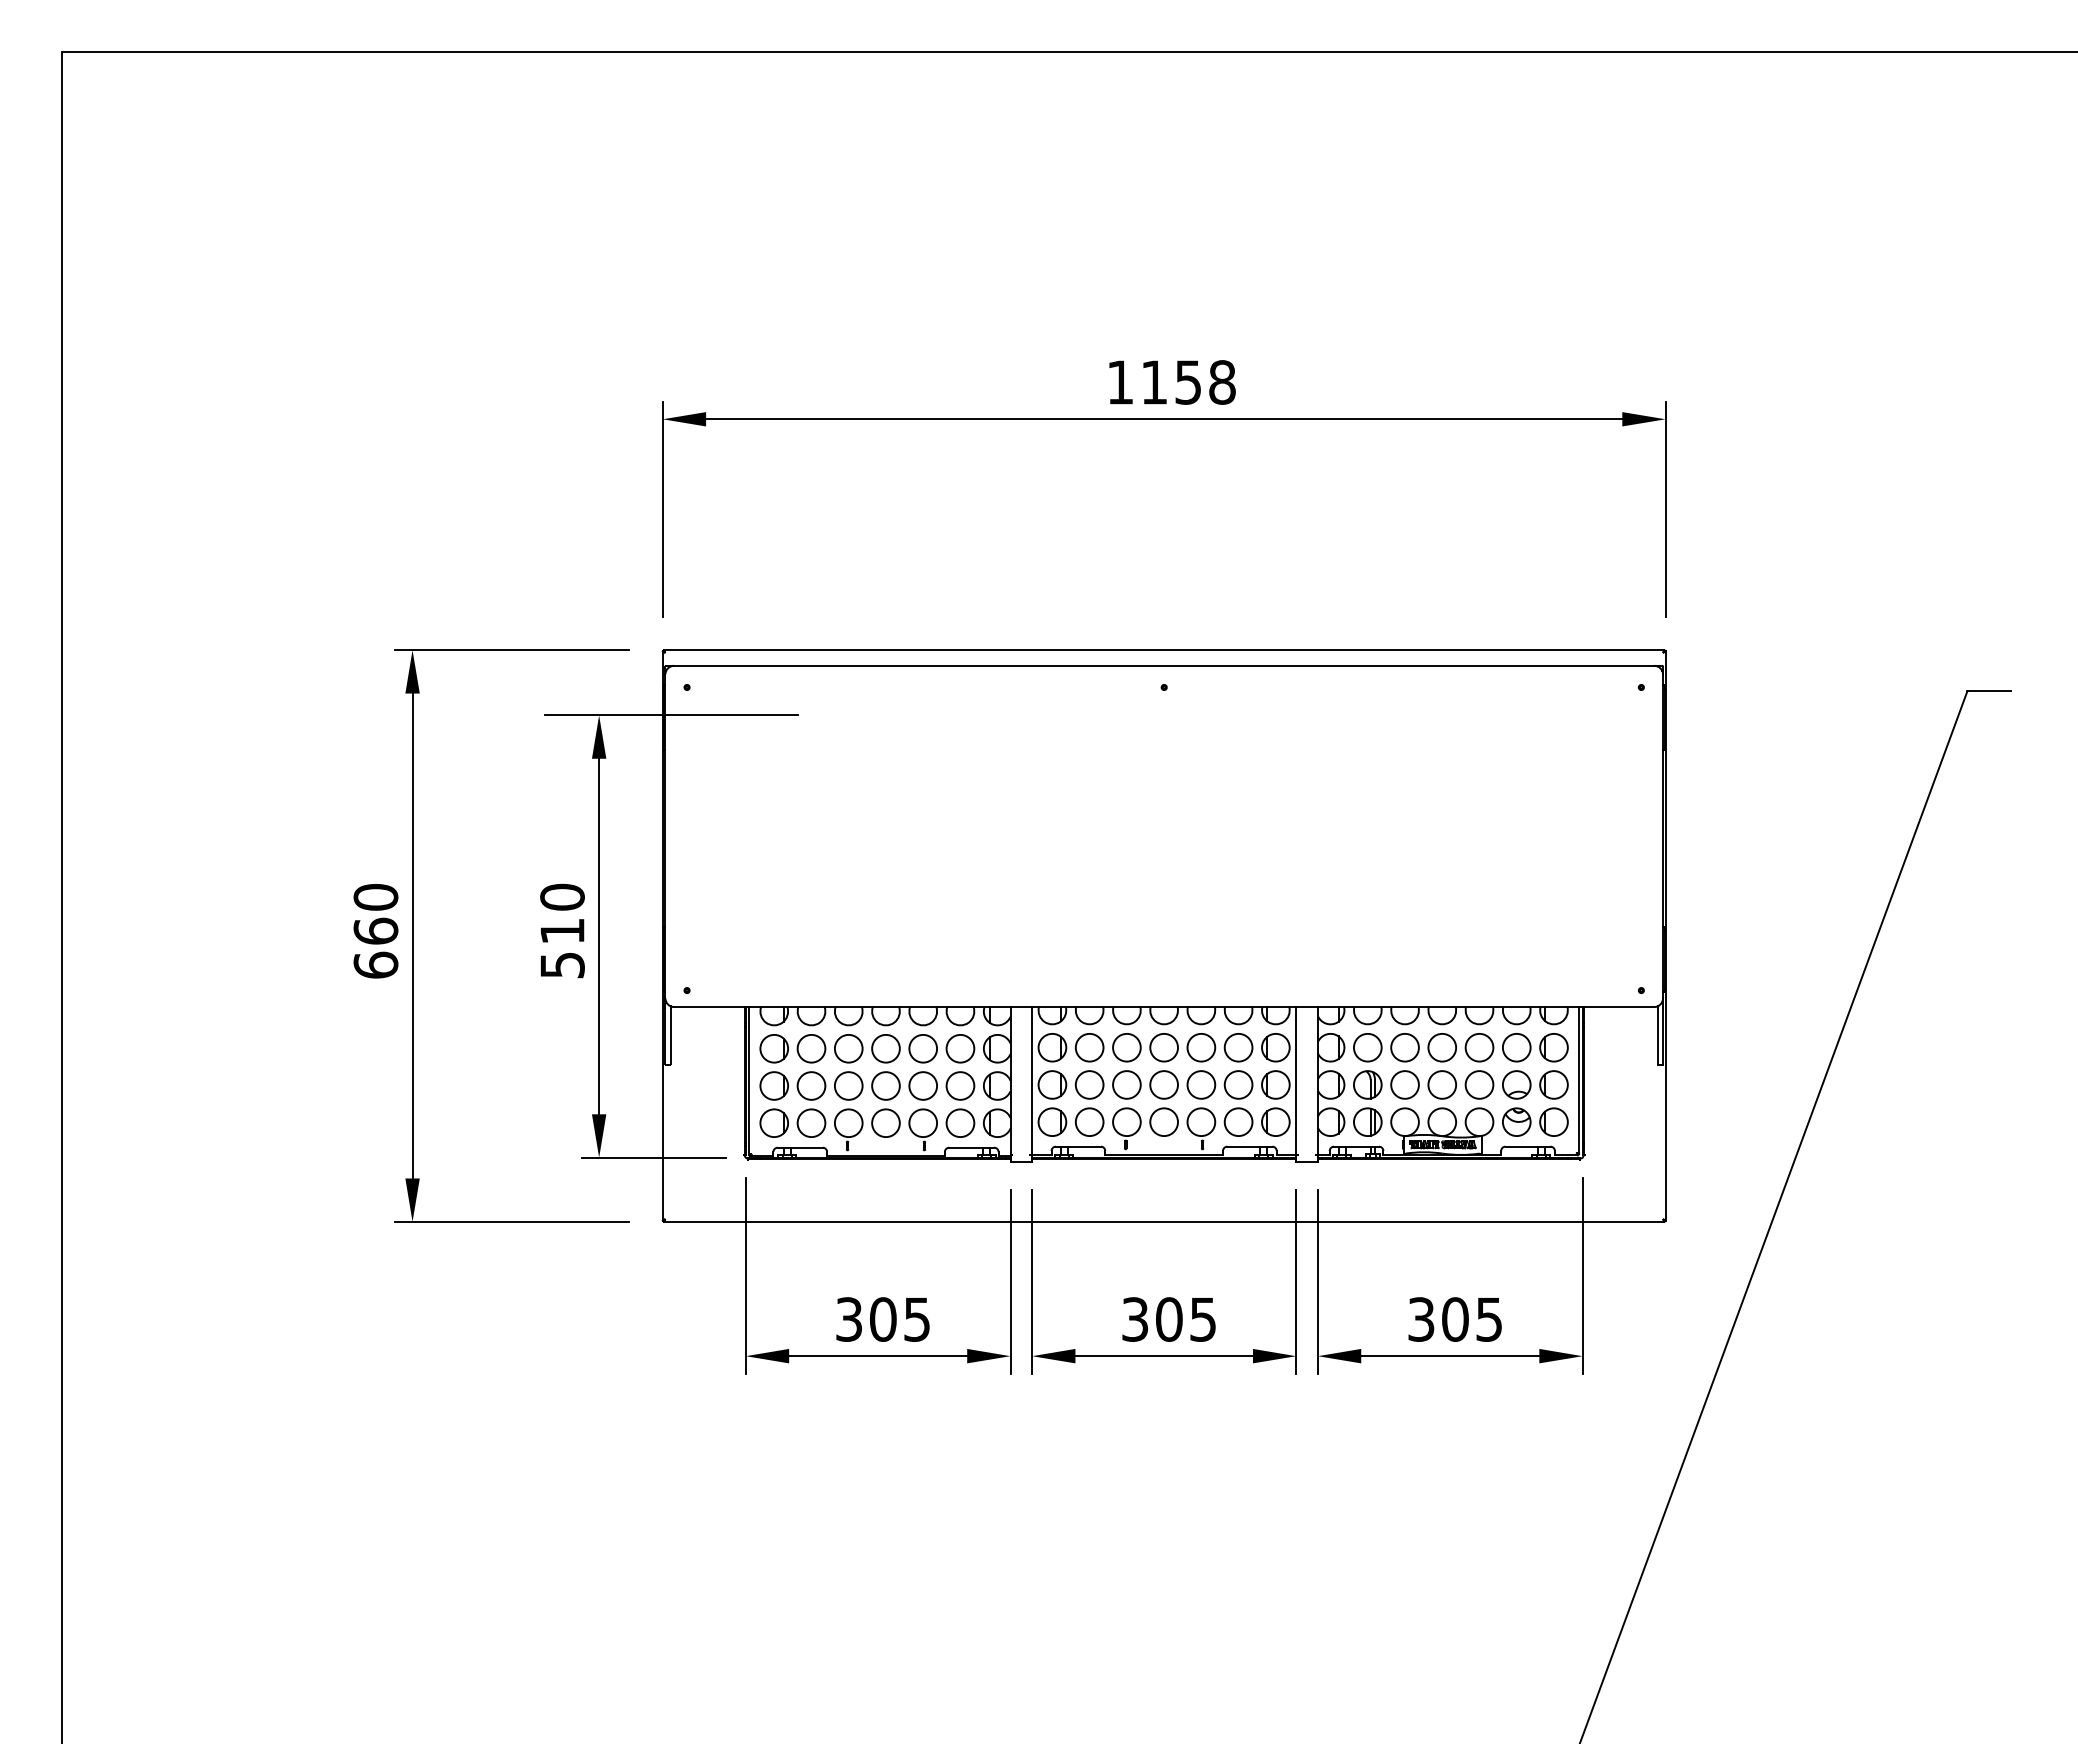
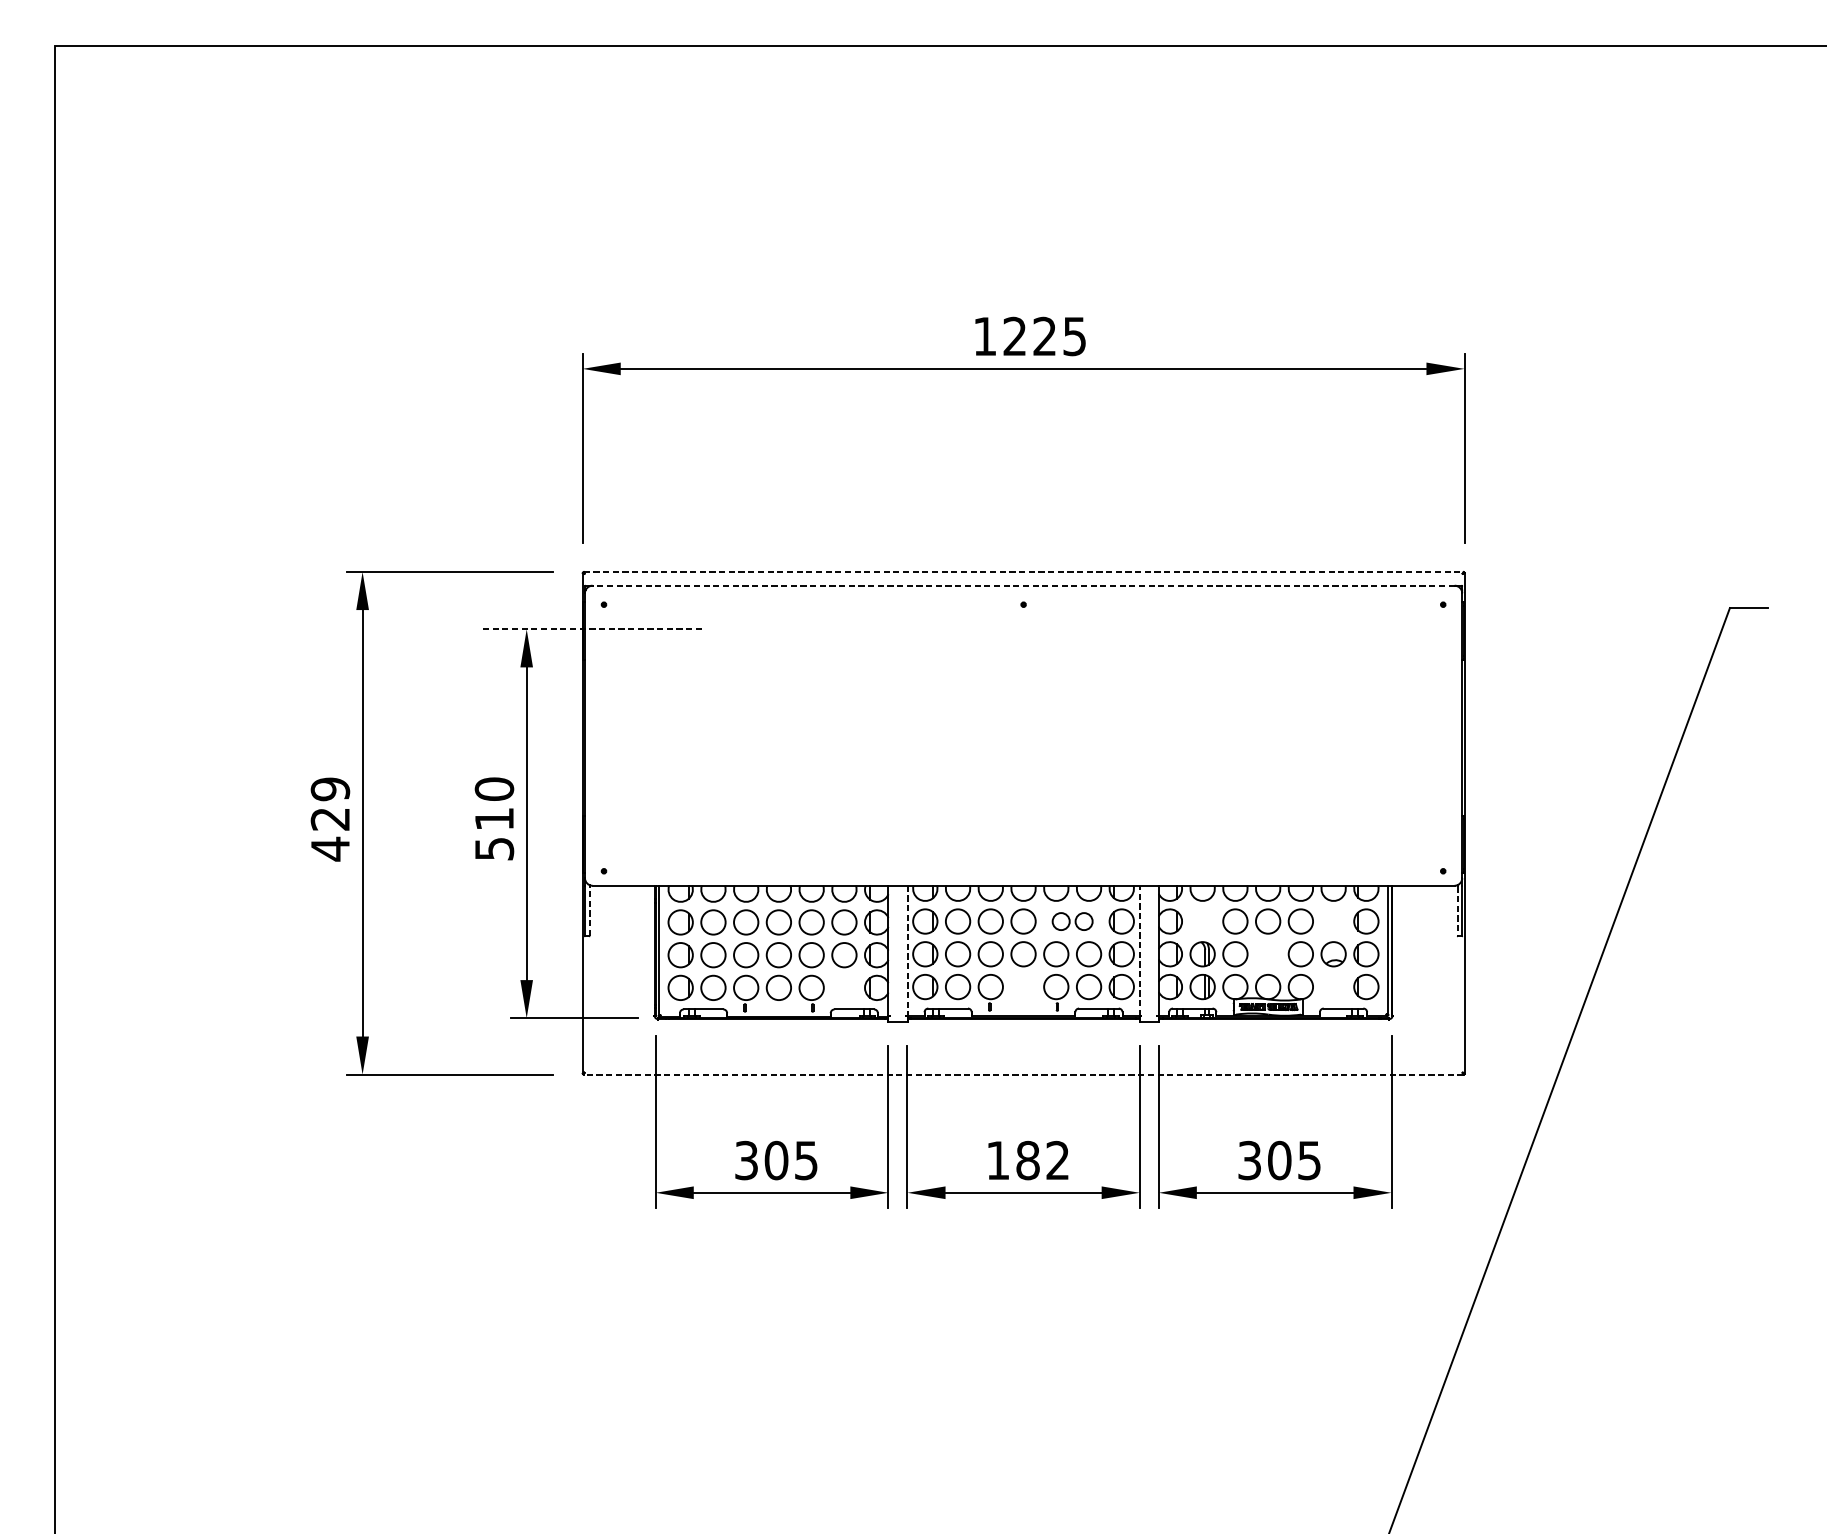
text: (1188, 382) -> (1044, 336), 1158 -> 1225
line: (1164, 650) -> (1023, 572), solid -> dashed
line: (1163, 665) -> (1022, 585), solid -> dashed
line: (671, 715) -> (590, 629), solid -> dashed
text: (375, 931) -> (330, 819), 660 -> 429
line: (670, 1035) -> (589, 910), solid -> dashed
line: (1657, 1036) -> (1457, 911), solid -> dashed
part: (1219, 1047) -> (1072, 921), size x0.7
circle: (1367, 1047) -> (1202, 921), removed
circle: (1516, 1047) -> (1333, 921), removed
line: (1296, 1080) -> (1139, 950), solid -> dashed
line: (1032, 1081) -> (907, 951), solid -> dashed
circle: (1441, 1084) -> (1267, 953), removed
circle: (1163, 1121) -> (1022, 986), removed
part: (1516, 1121) -> (1333, 986), removed
circle: (960, 1122) -> (844, 987), removed
line: (1163, 1221) -> (1022, 1074), solid -> dashed
text: (1168, 1319) -> (1027, 1160), 305 -> 182

